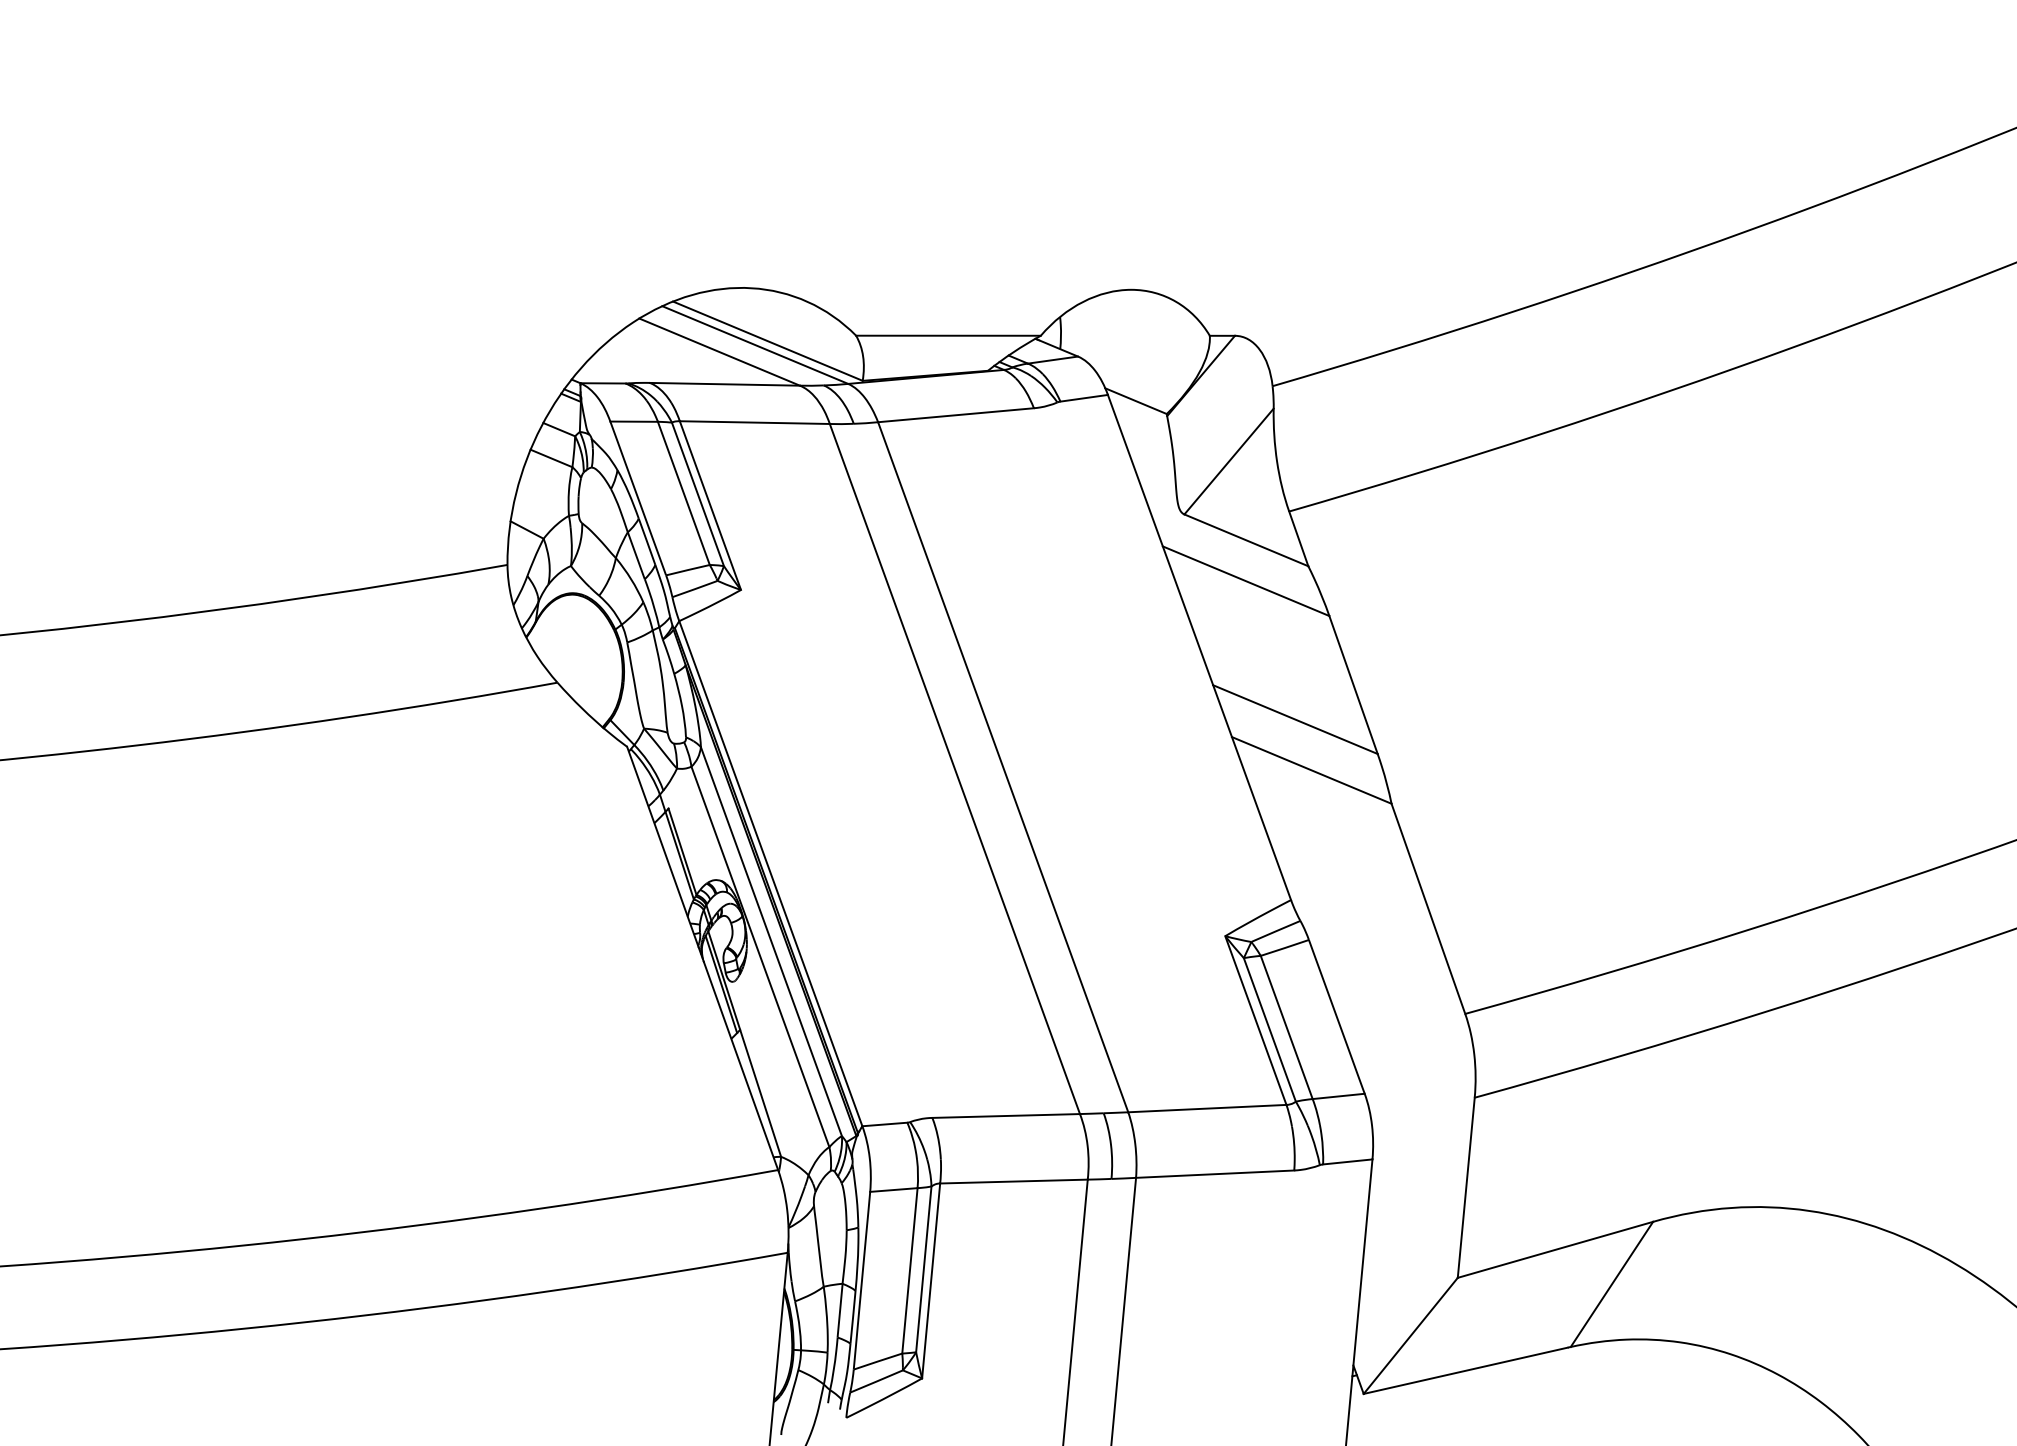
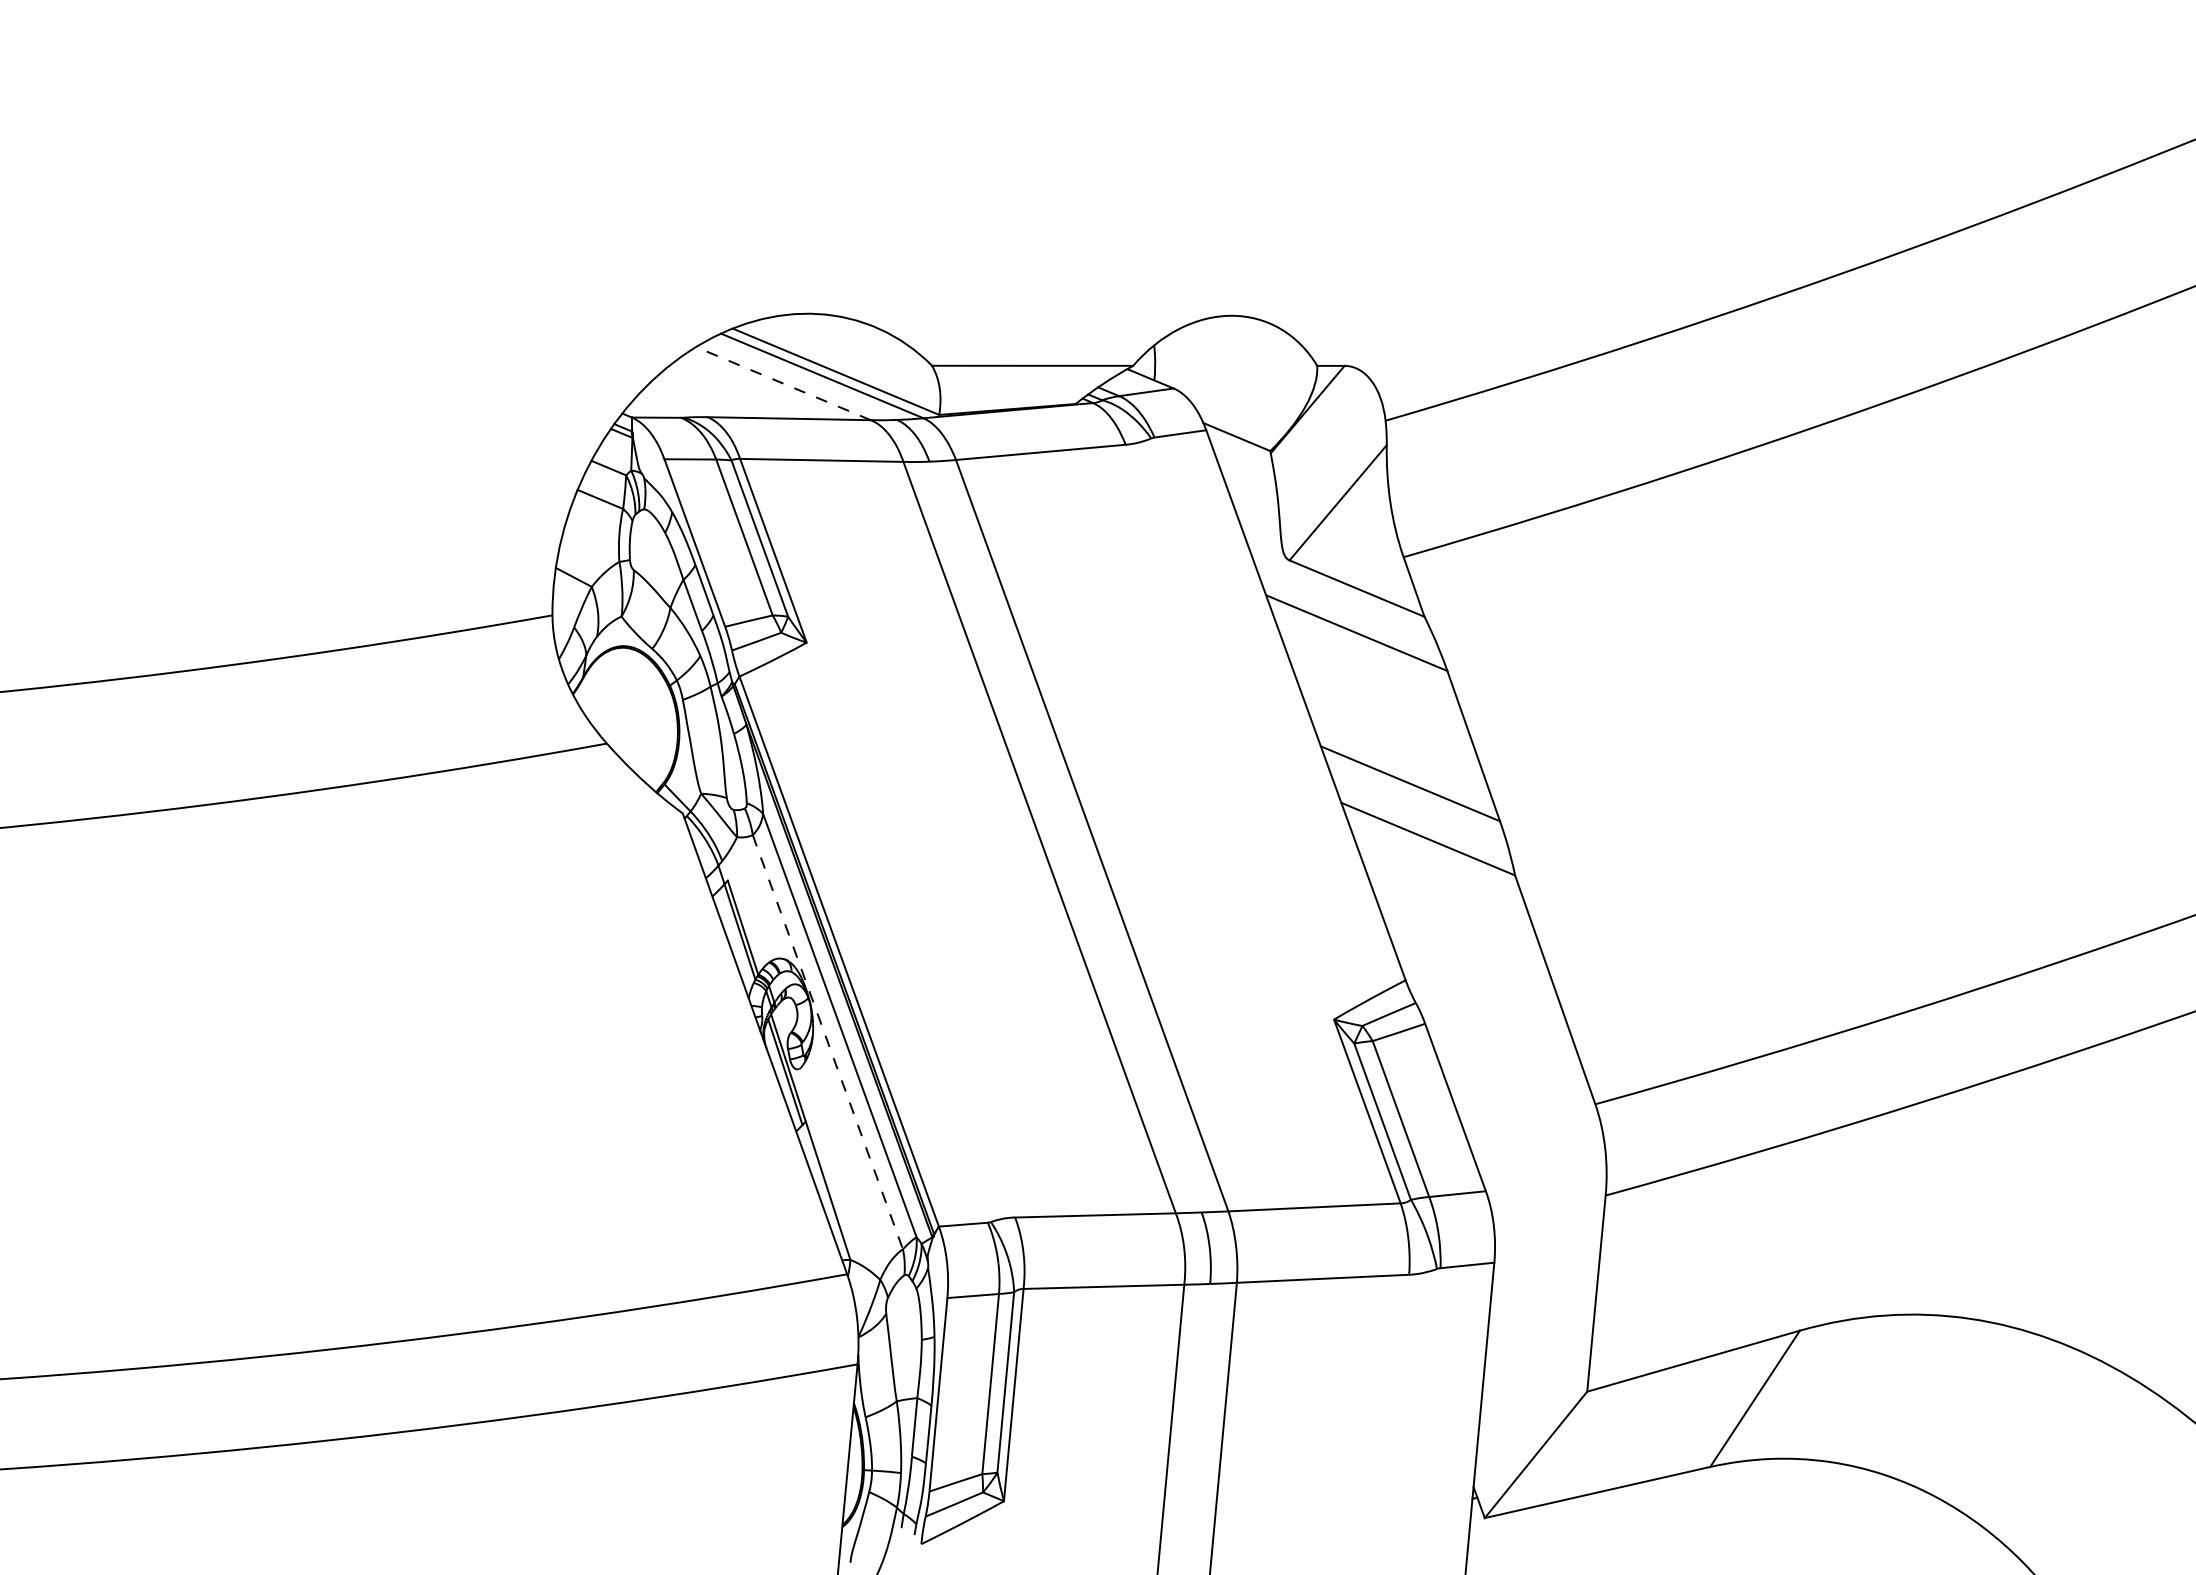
line: (719, 351) -> (783, 382), solid -> dashed
line: (760, 957) -> (827, 1042), solid -> dashed

